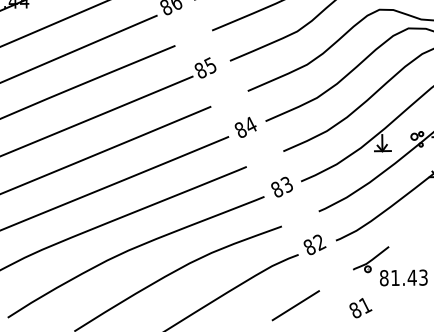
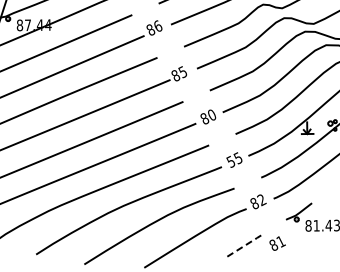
text: (251, 124) -> (212, 114), 84 -> 80
text: (281, 186) -> (234, 159), 83 -> 55
line: (297, 305) -> (245, 245), solid -> dashed
text: (360, 307) -> (277, 243), moved

